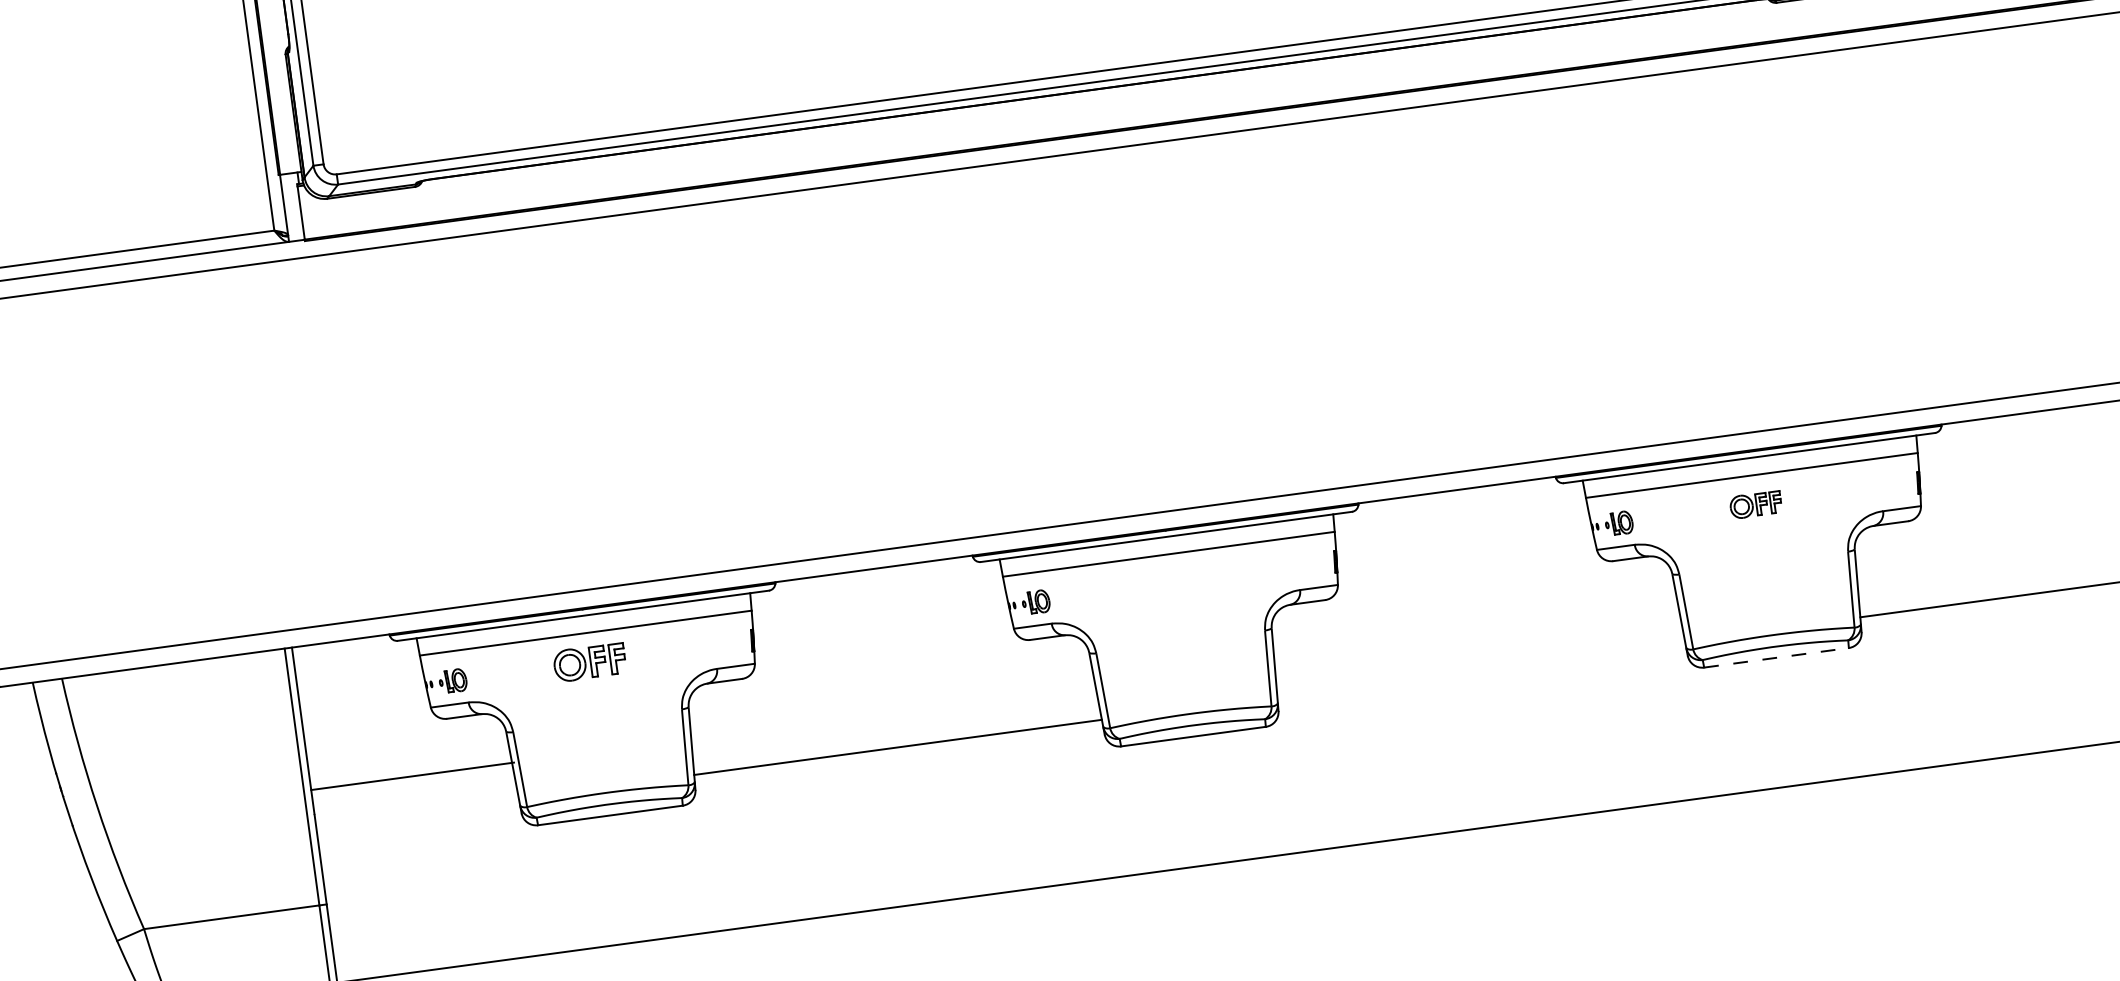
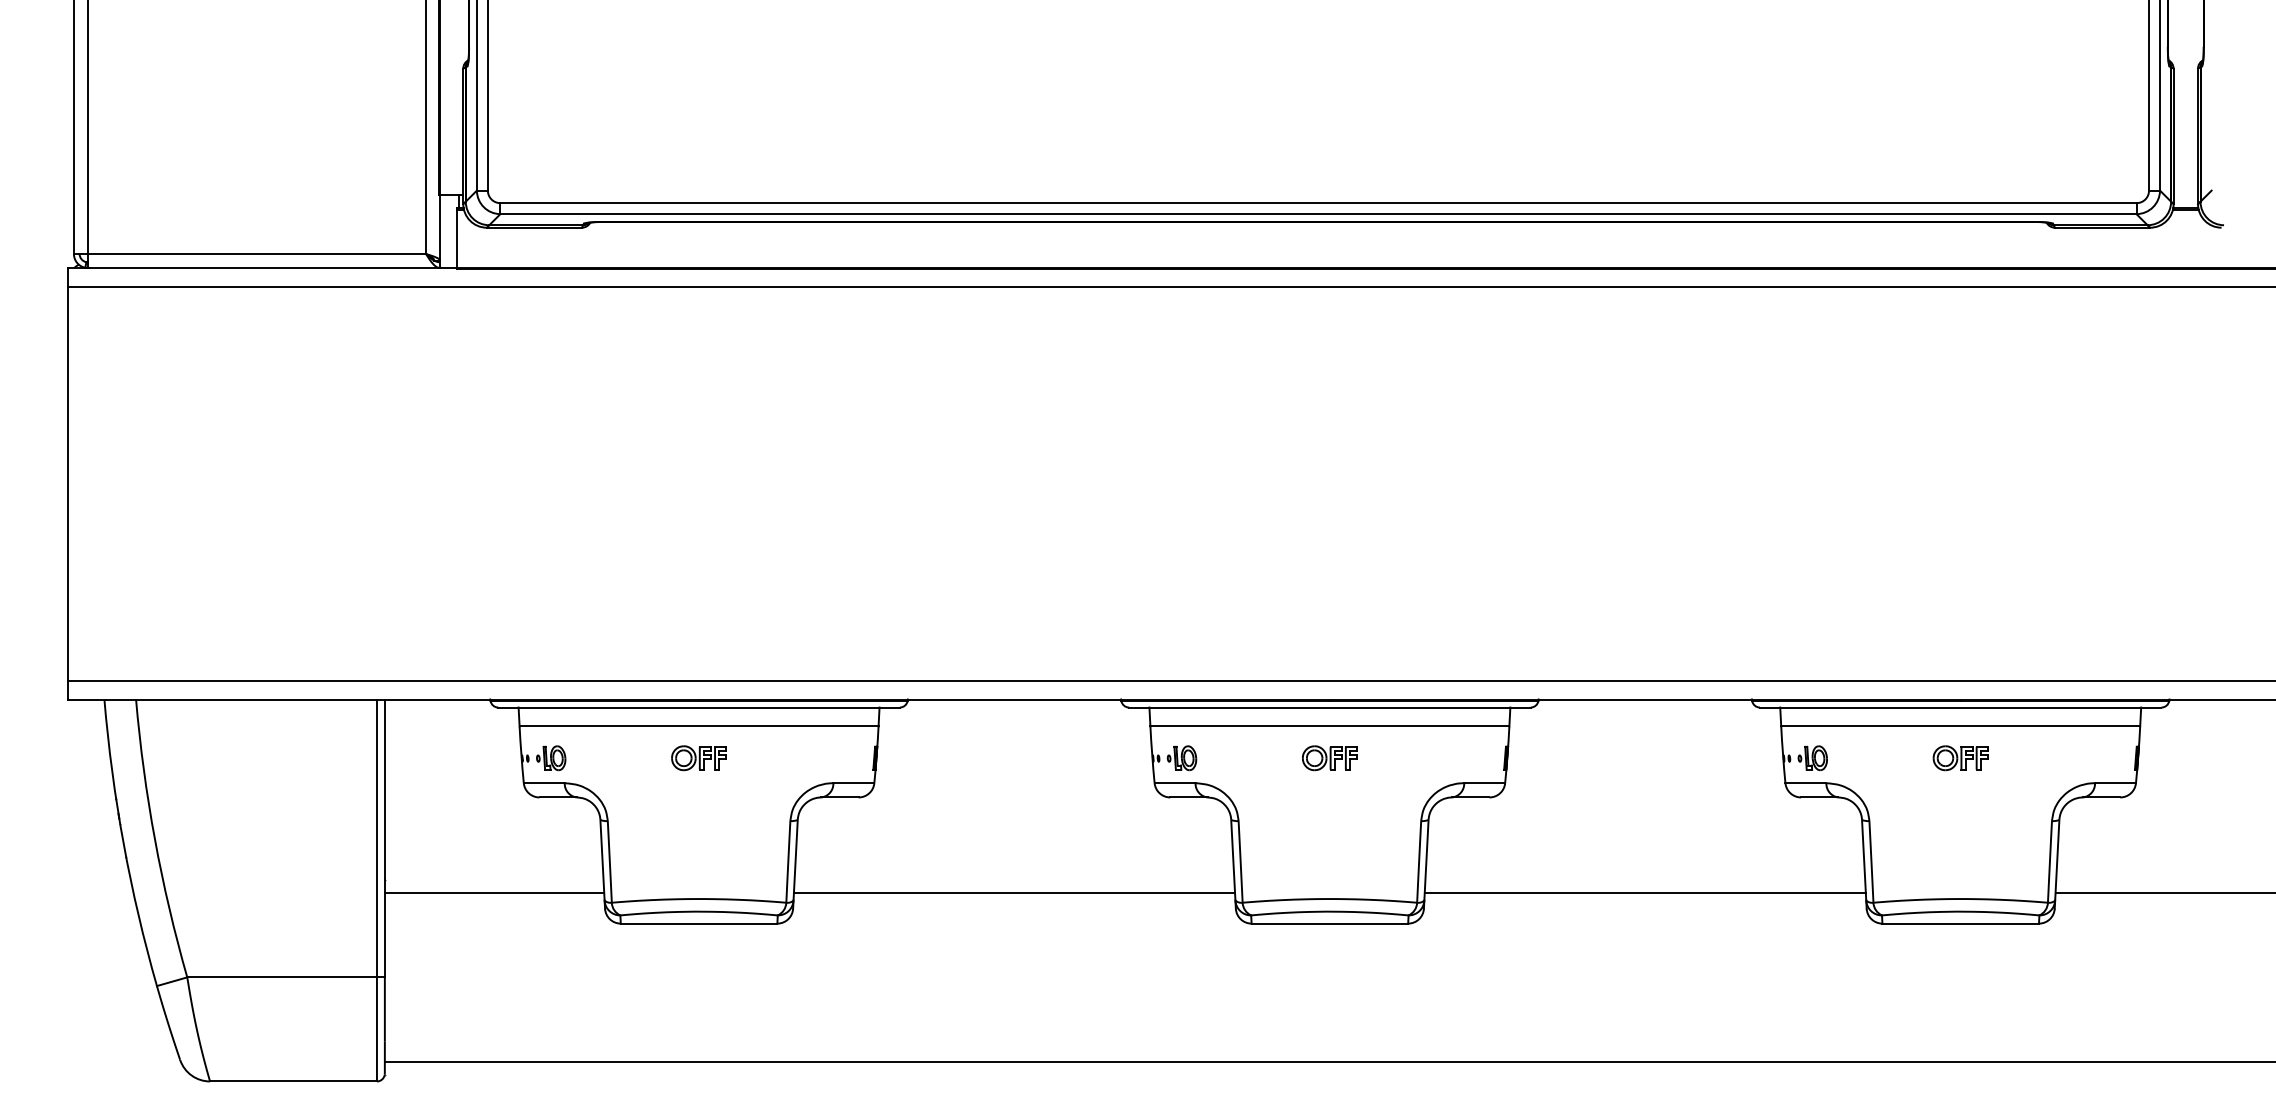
part: (1172, 584) -> (1329, 758), added
line: (1777, 657) -> (1961, 923), dashed -> solid
part: (589, 662) -> (698, 758), size x0.71
line: (1480, 668) -> (1644, 892), added
line: (412, 776) -> (494, 892), moved

